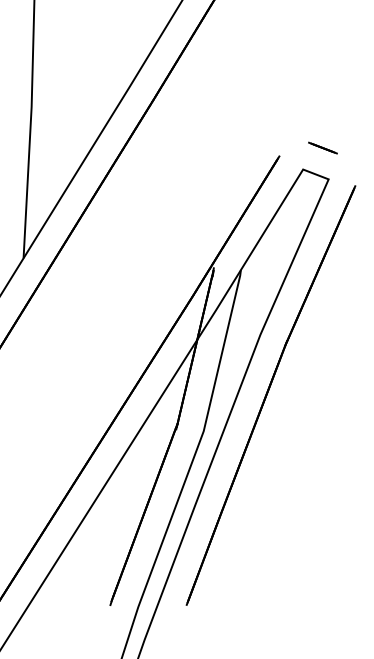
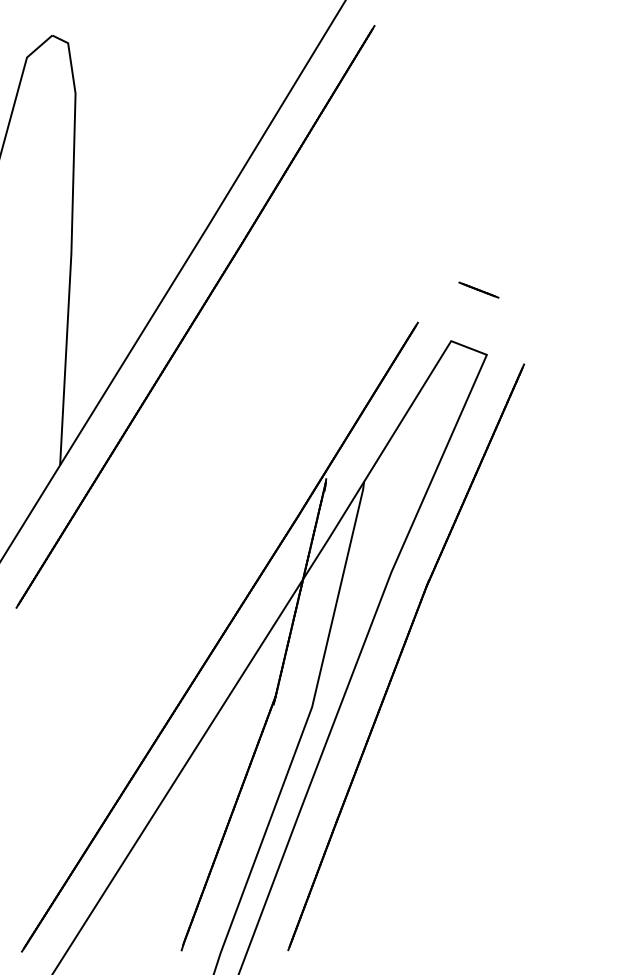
line: (322, 147) -> (478, 289), moved

